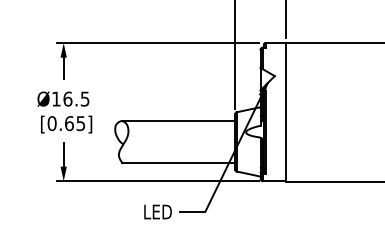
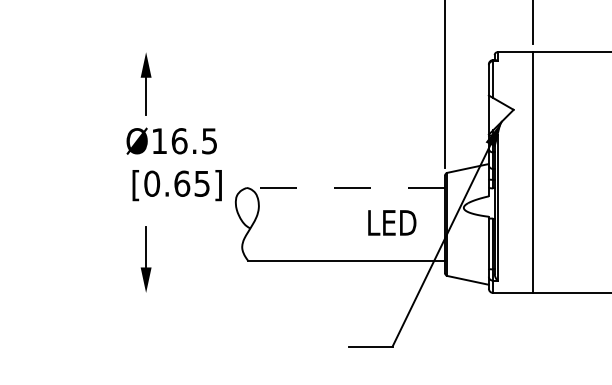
line: (157, 43) -> (309, 53), removed
text: (64, 112) -> (173, 164), moved
line: (178, 120) -> (346, 187), solid -> dashed
line: (157, 181) -> (309, 293), removed
text: (157, 211) -> (391, 221), moved

